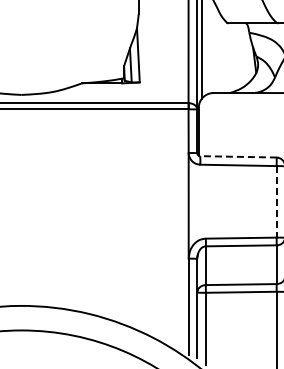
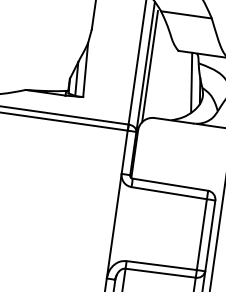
line: (244, 52) -> (191, 82), added
line: (238, 156) -> (170, 184), dashed -> solid
line: (276, 201) -> (201, 234), dashed -> solid

